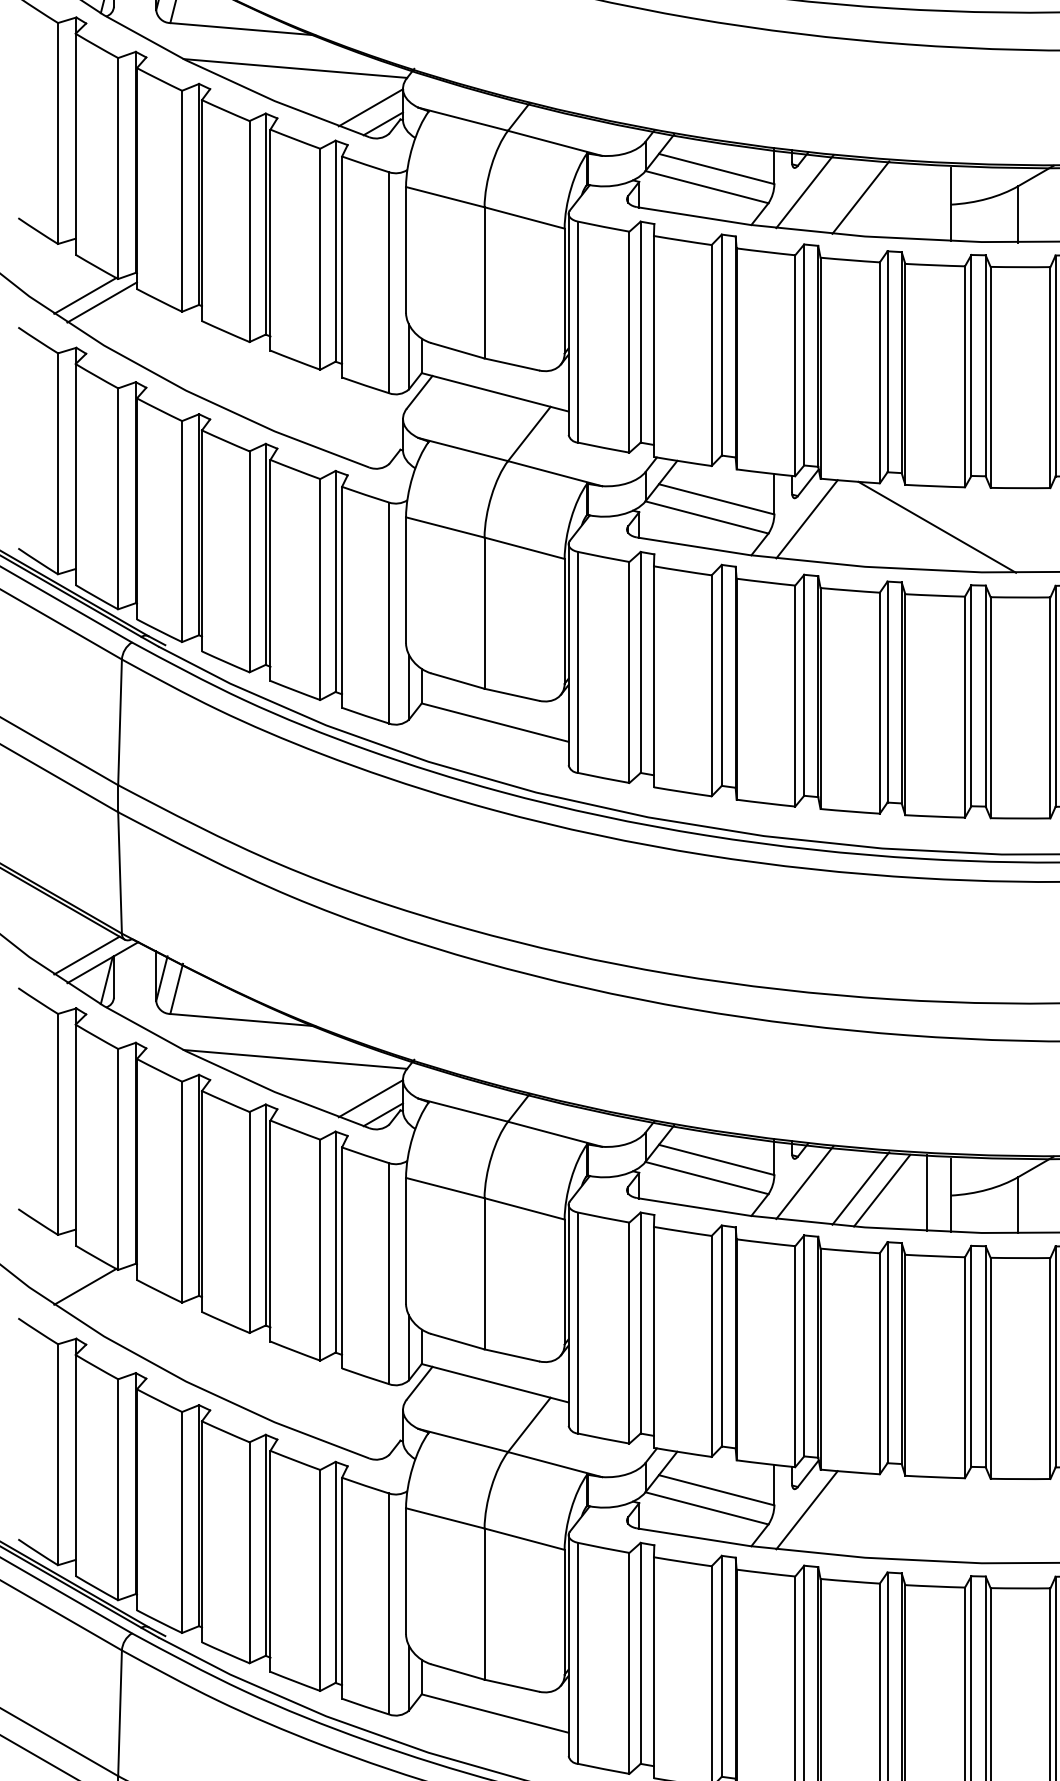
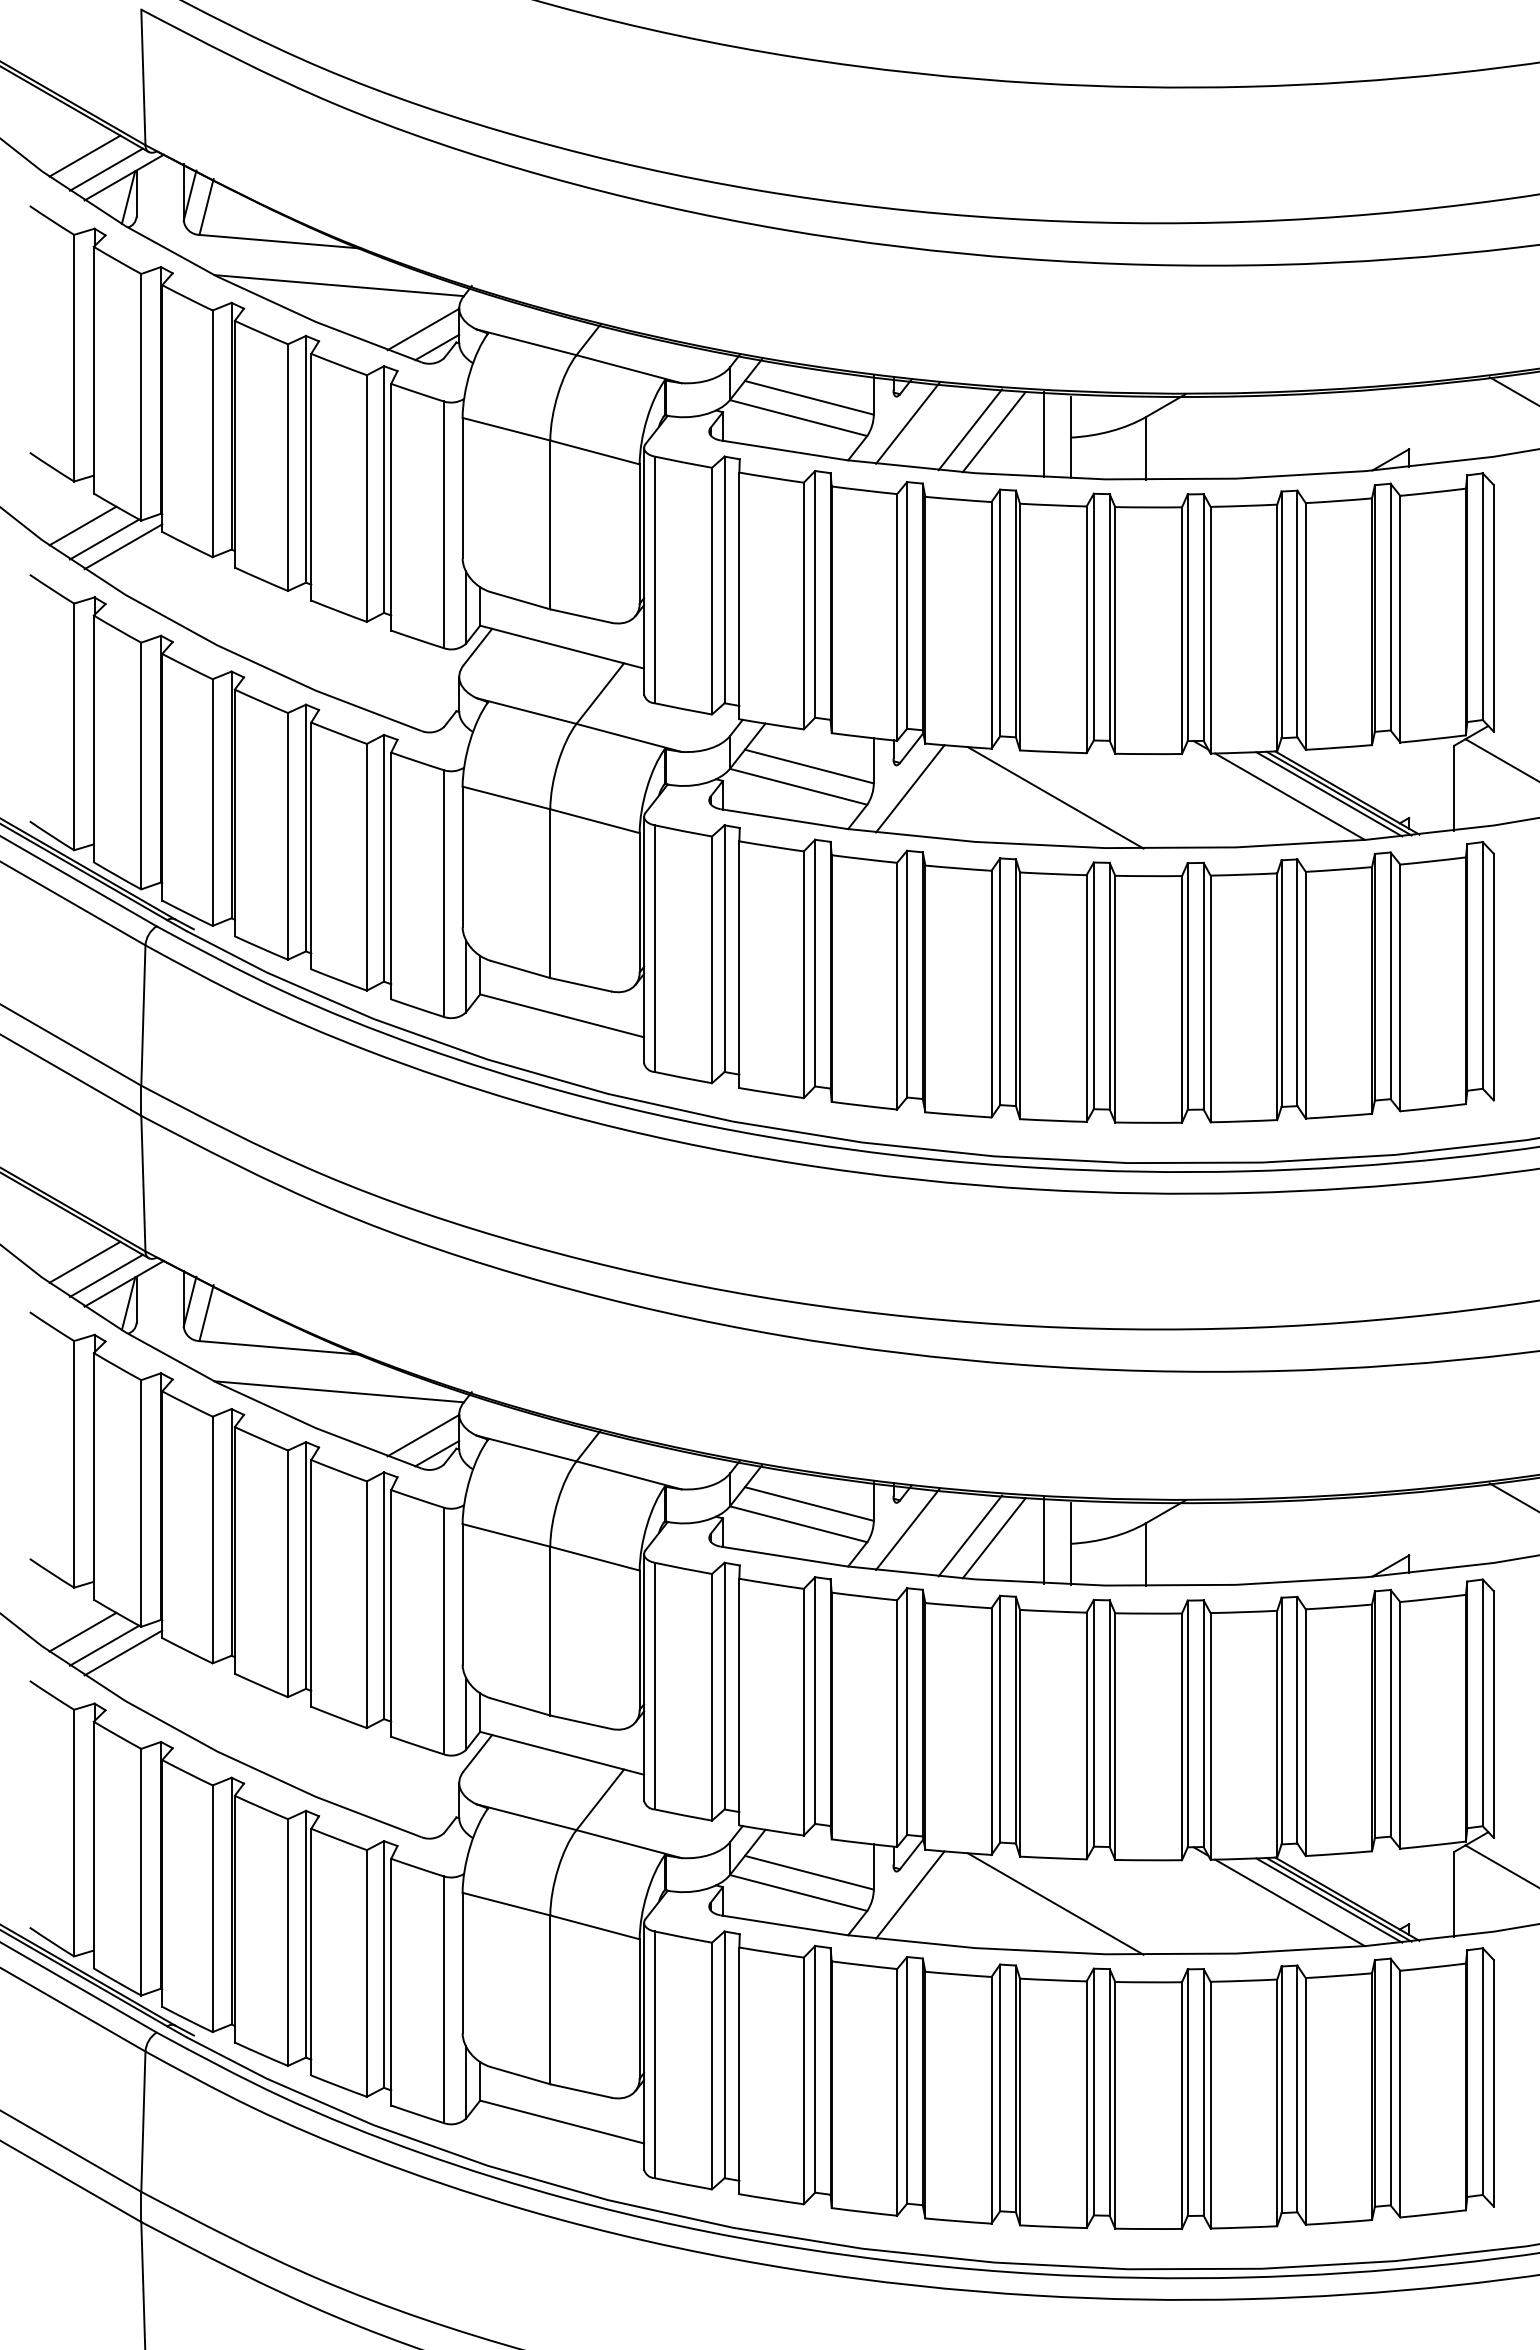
line: (881, 200) -> (993, 432), added
line: (927, 201) -> (1044, 434), added
line: (65, 283) -> (82, 525), added
line: (67, 942) -> (84, 1261), added
line: (65, 1274) -> (82, 1631), added
line: (102, 1292) -> (123, 1652), added
line: (937, 1517) -> (1055, 1903), added

